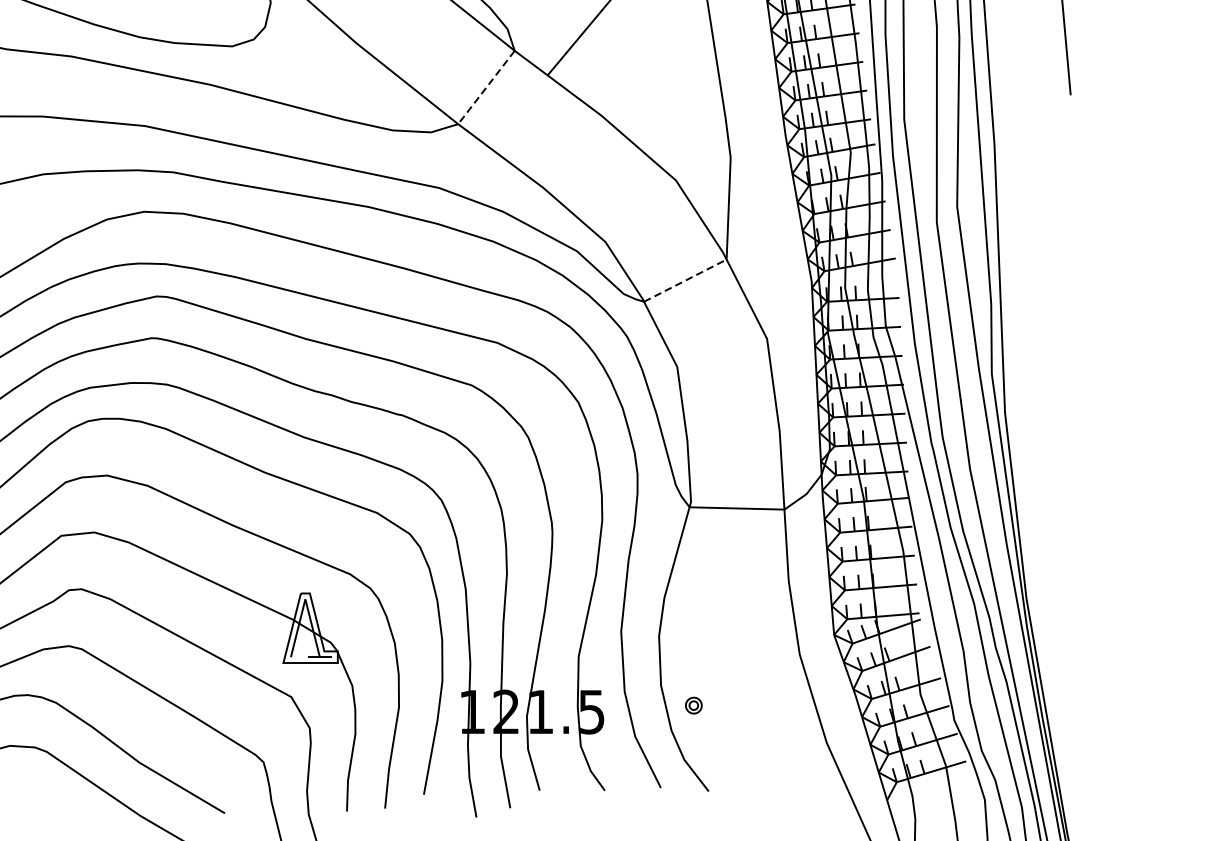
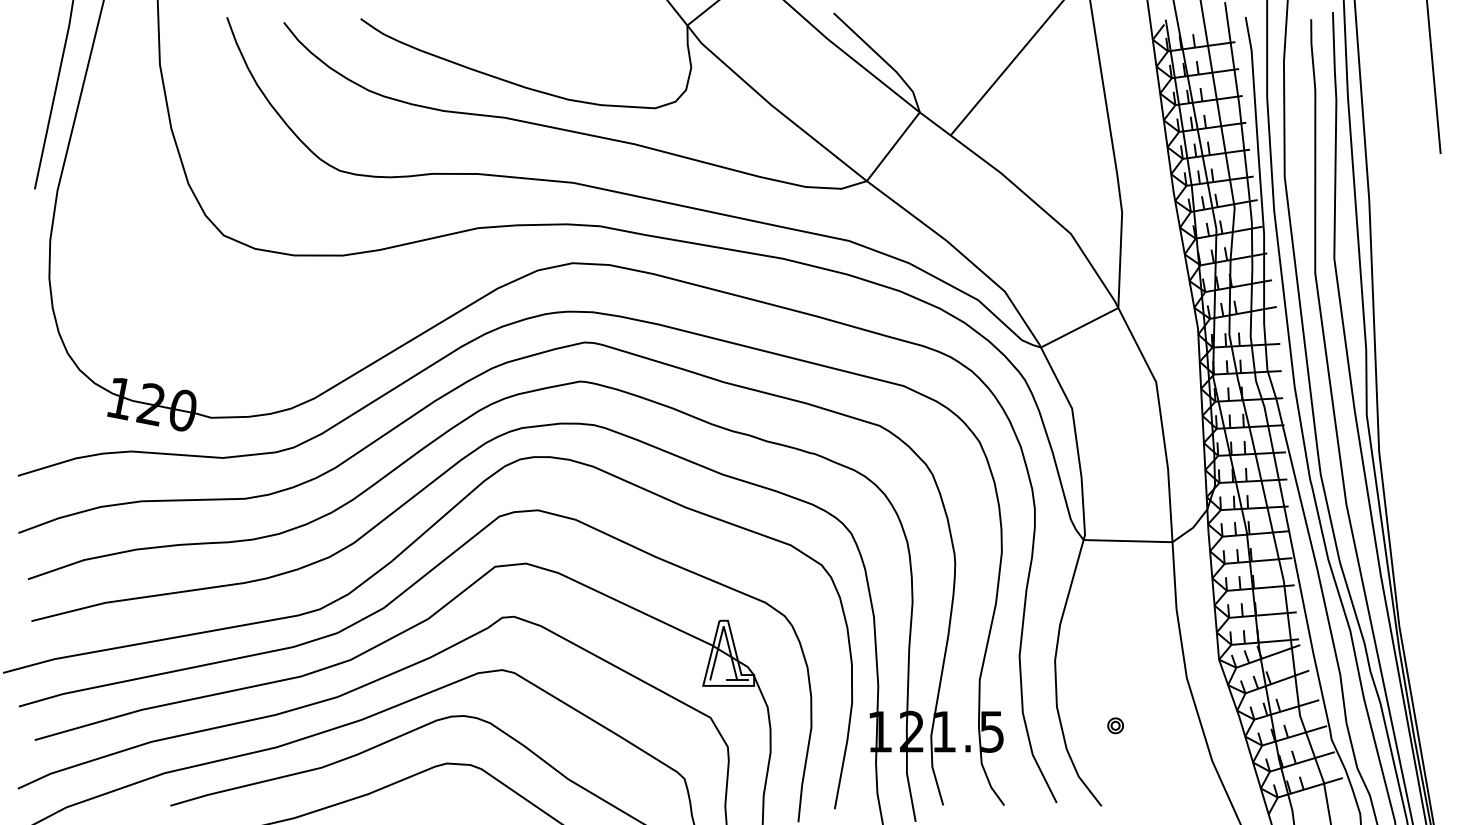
line: (486, 88) -> (893, 147), dashed -> solid
line: (686, 280) -> (1080, 327), dashed -> solid
part: (693, 705) -> (1115, 725), moved

